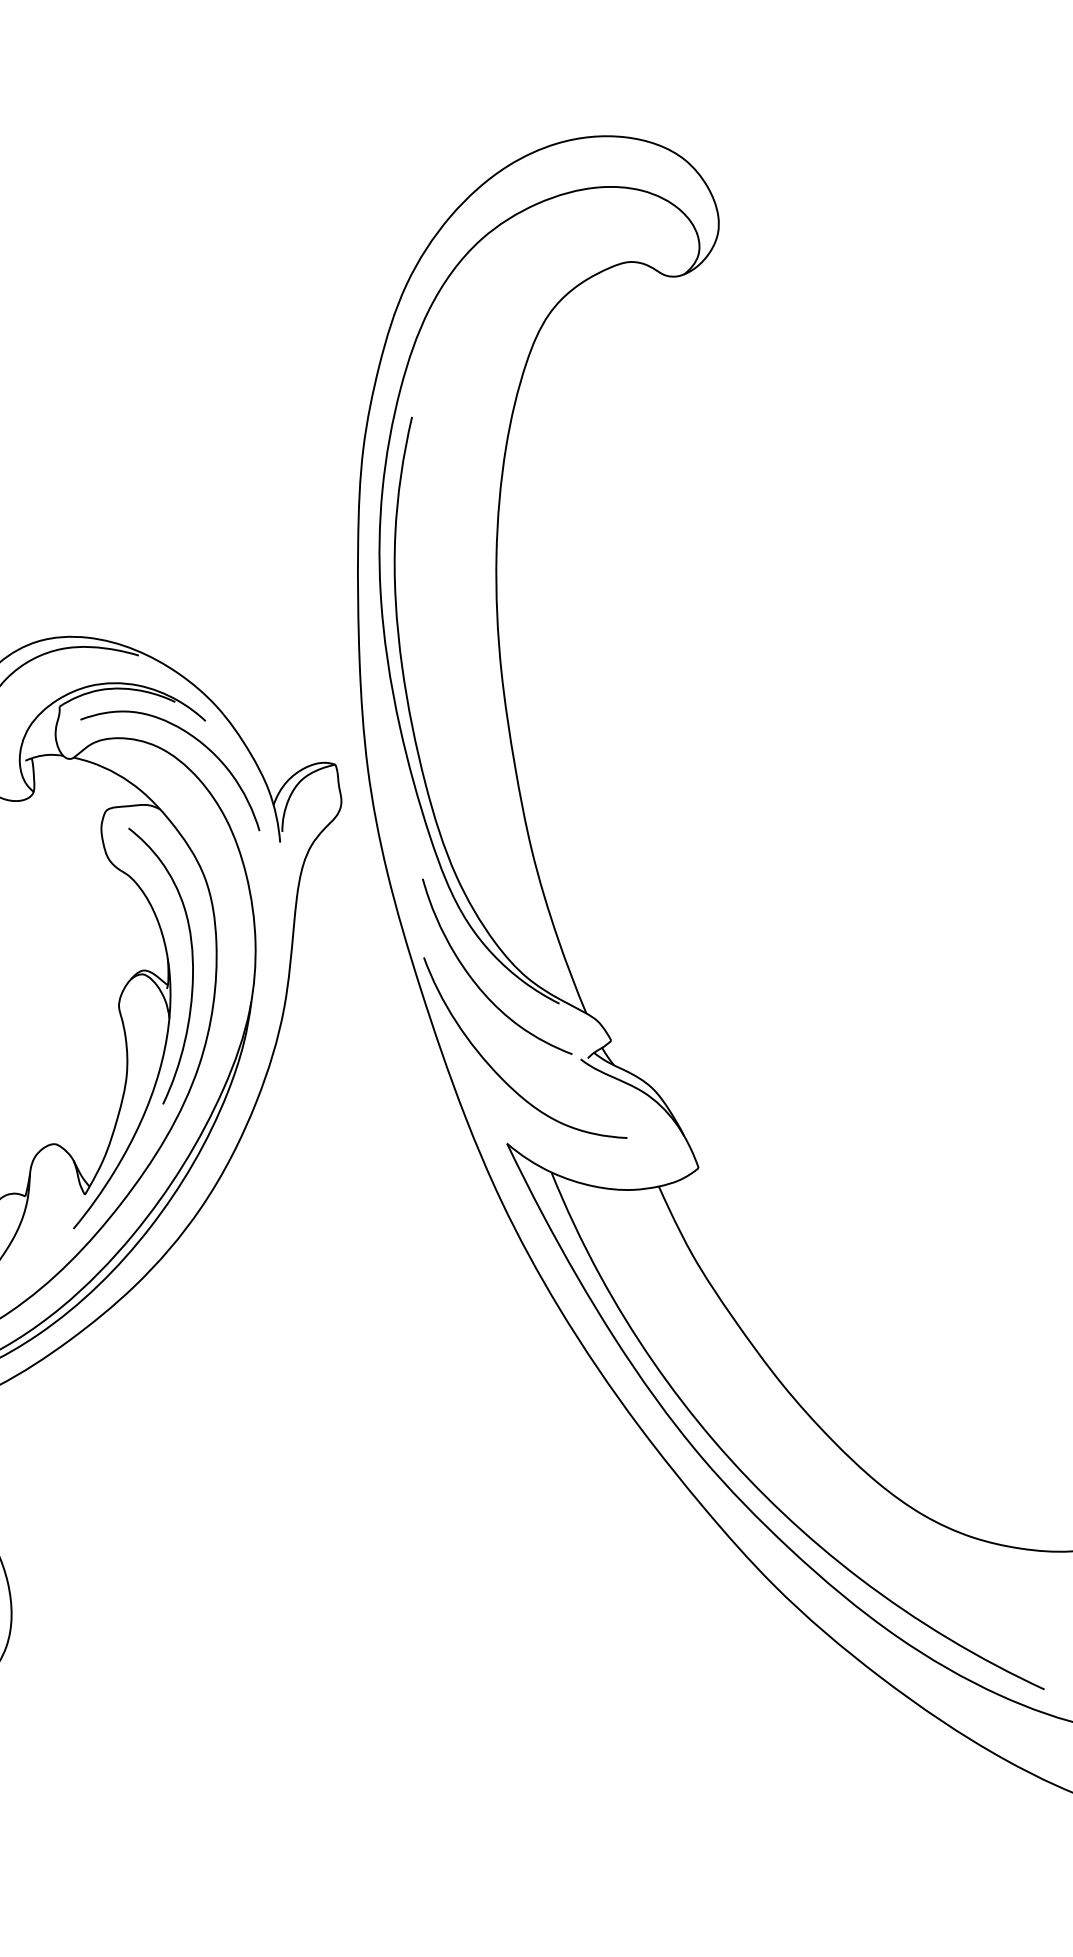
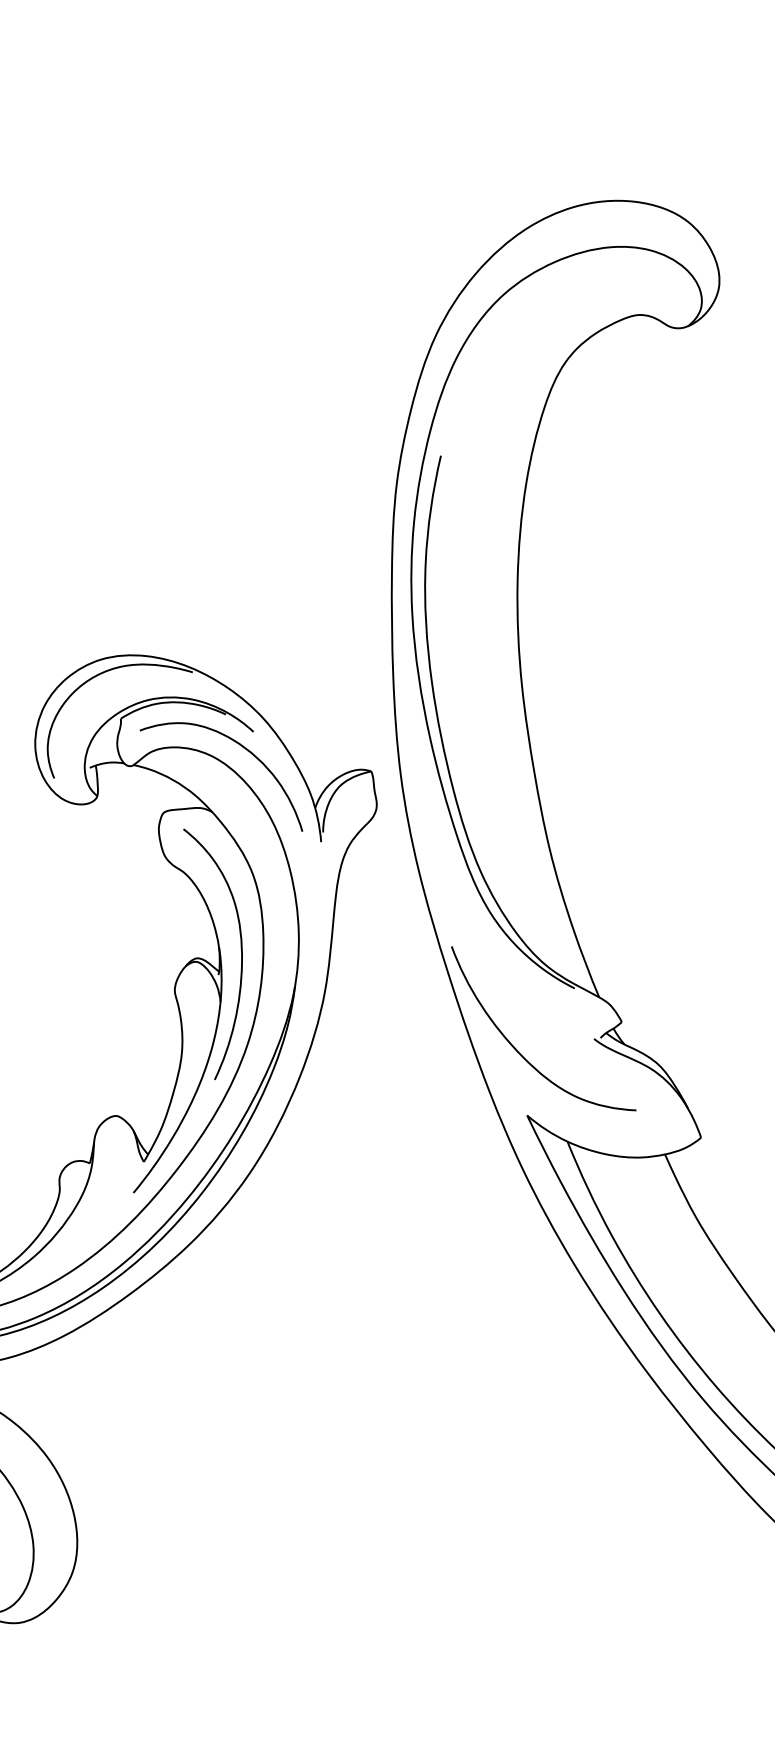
curve: (475, 981) -> (498, 968), removed

